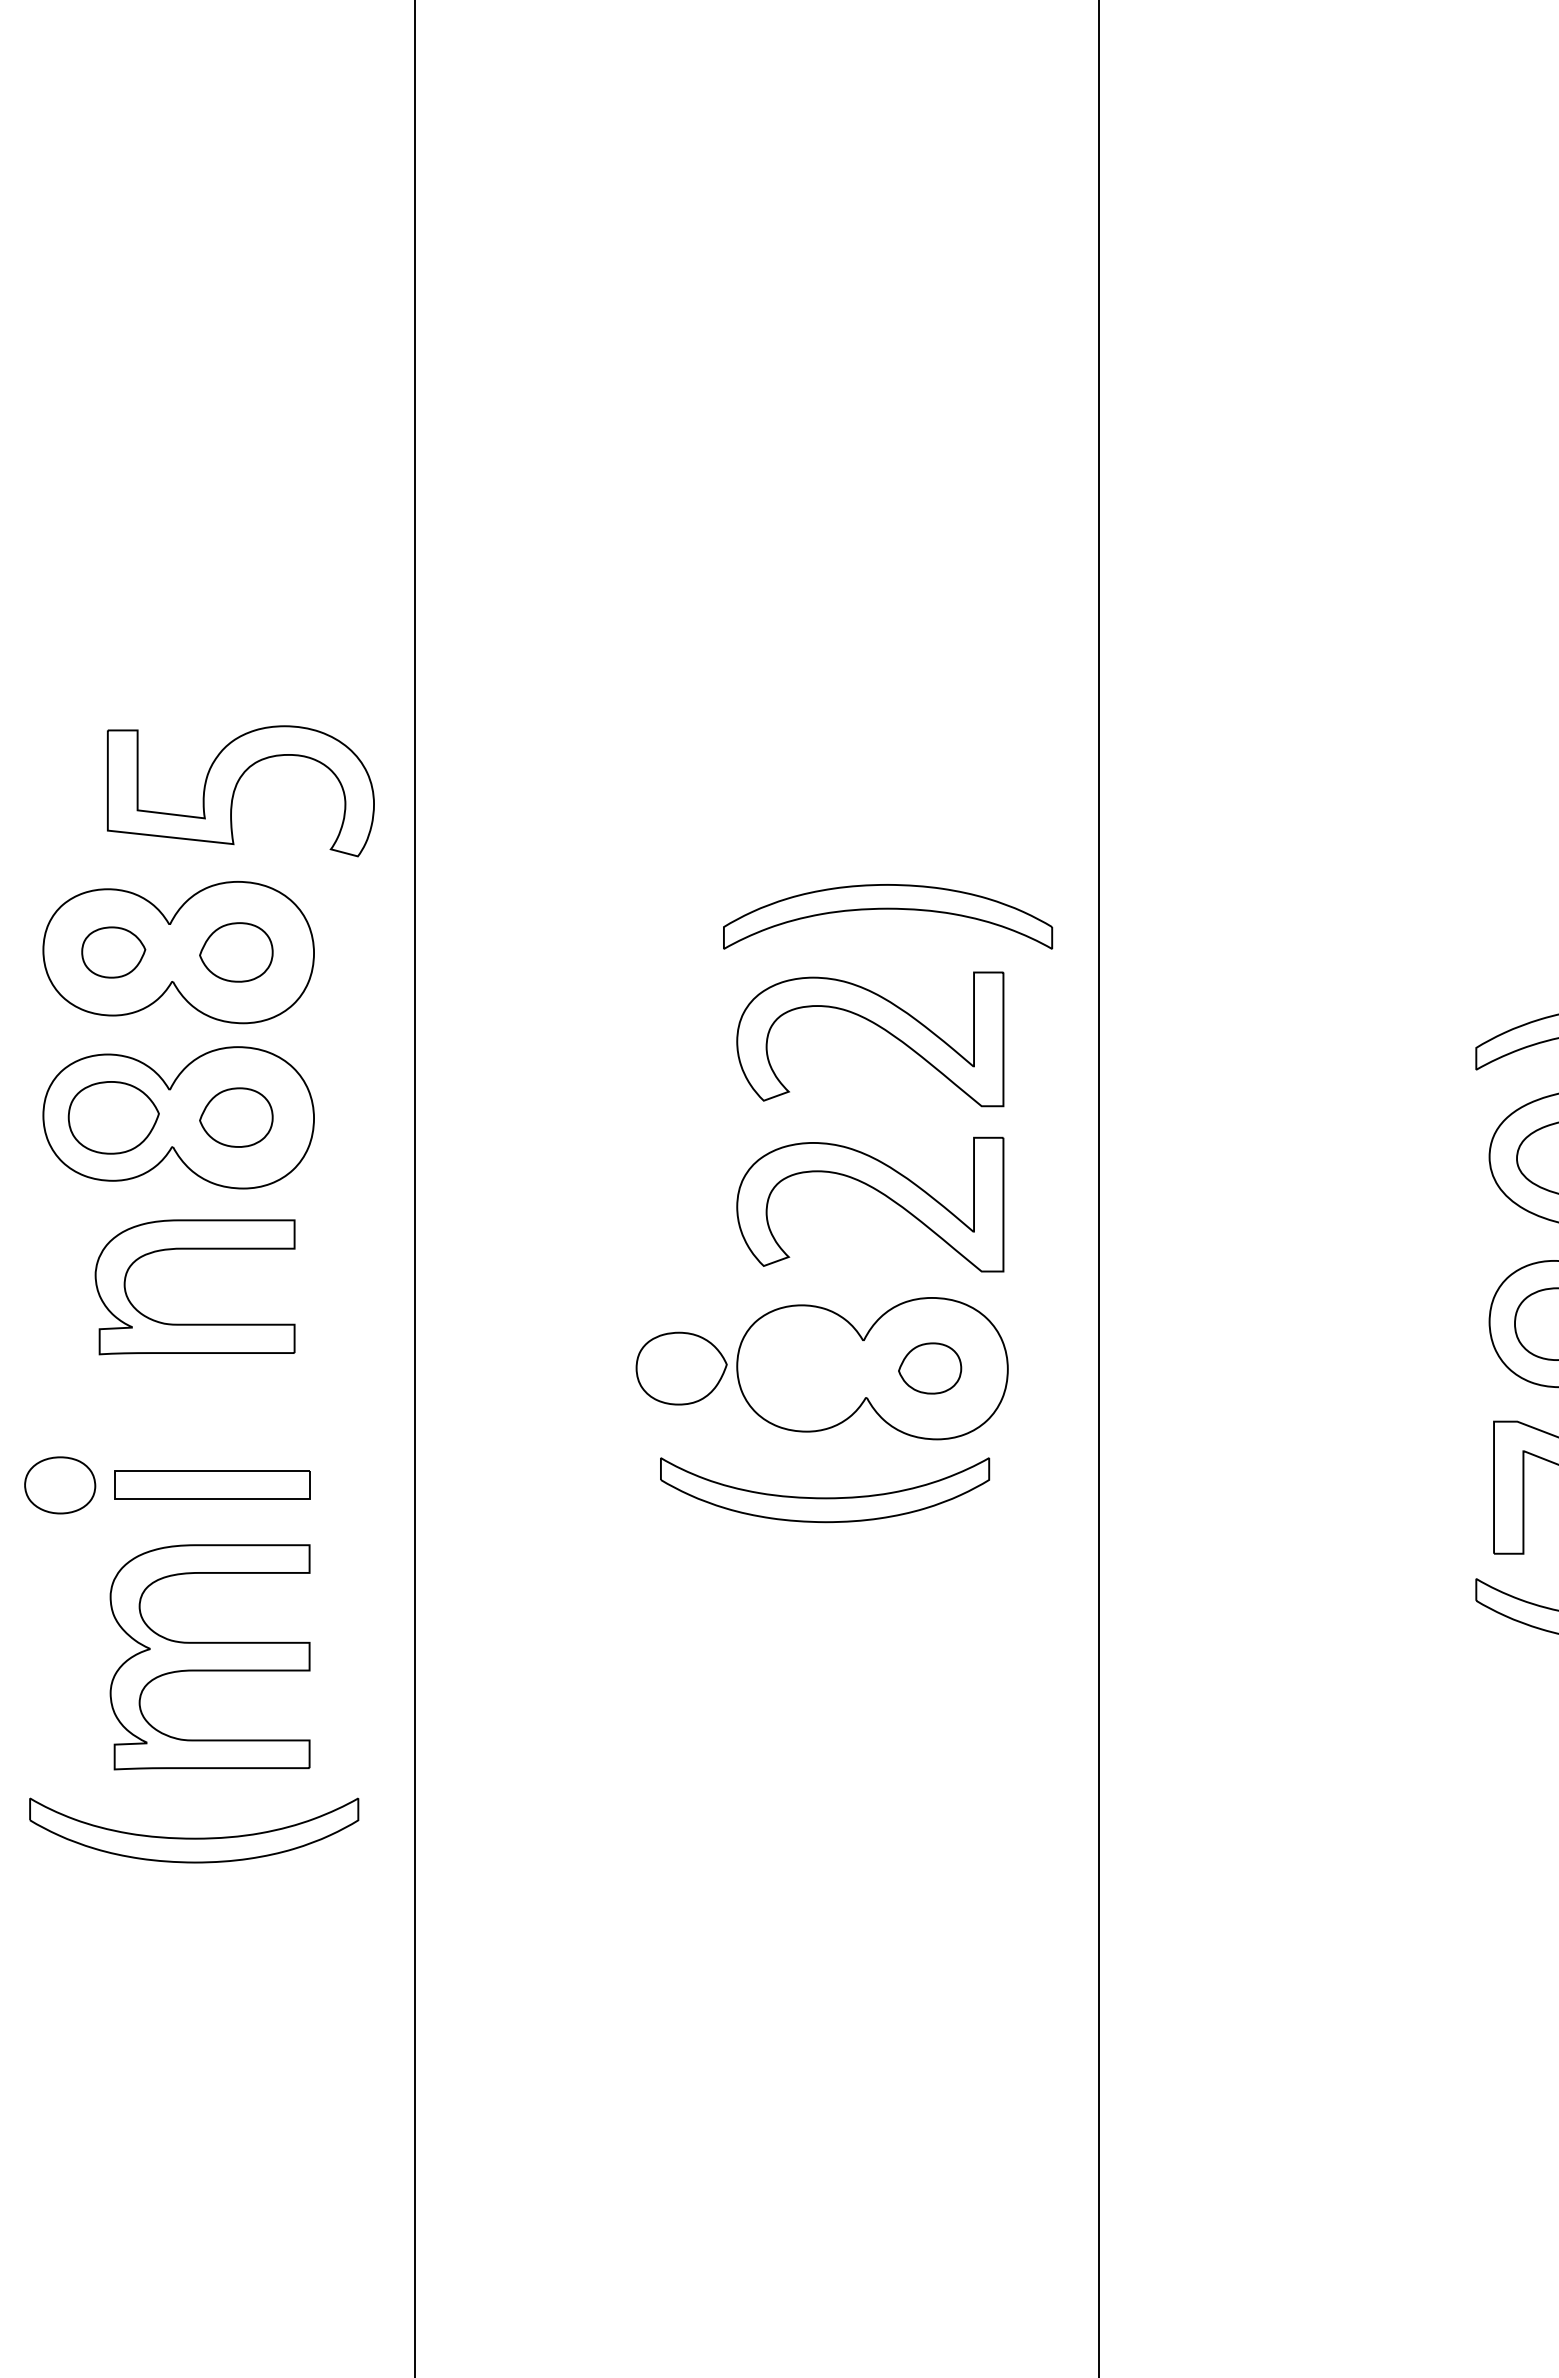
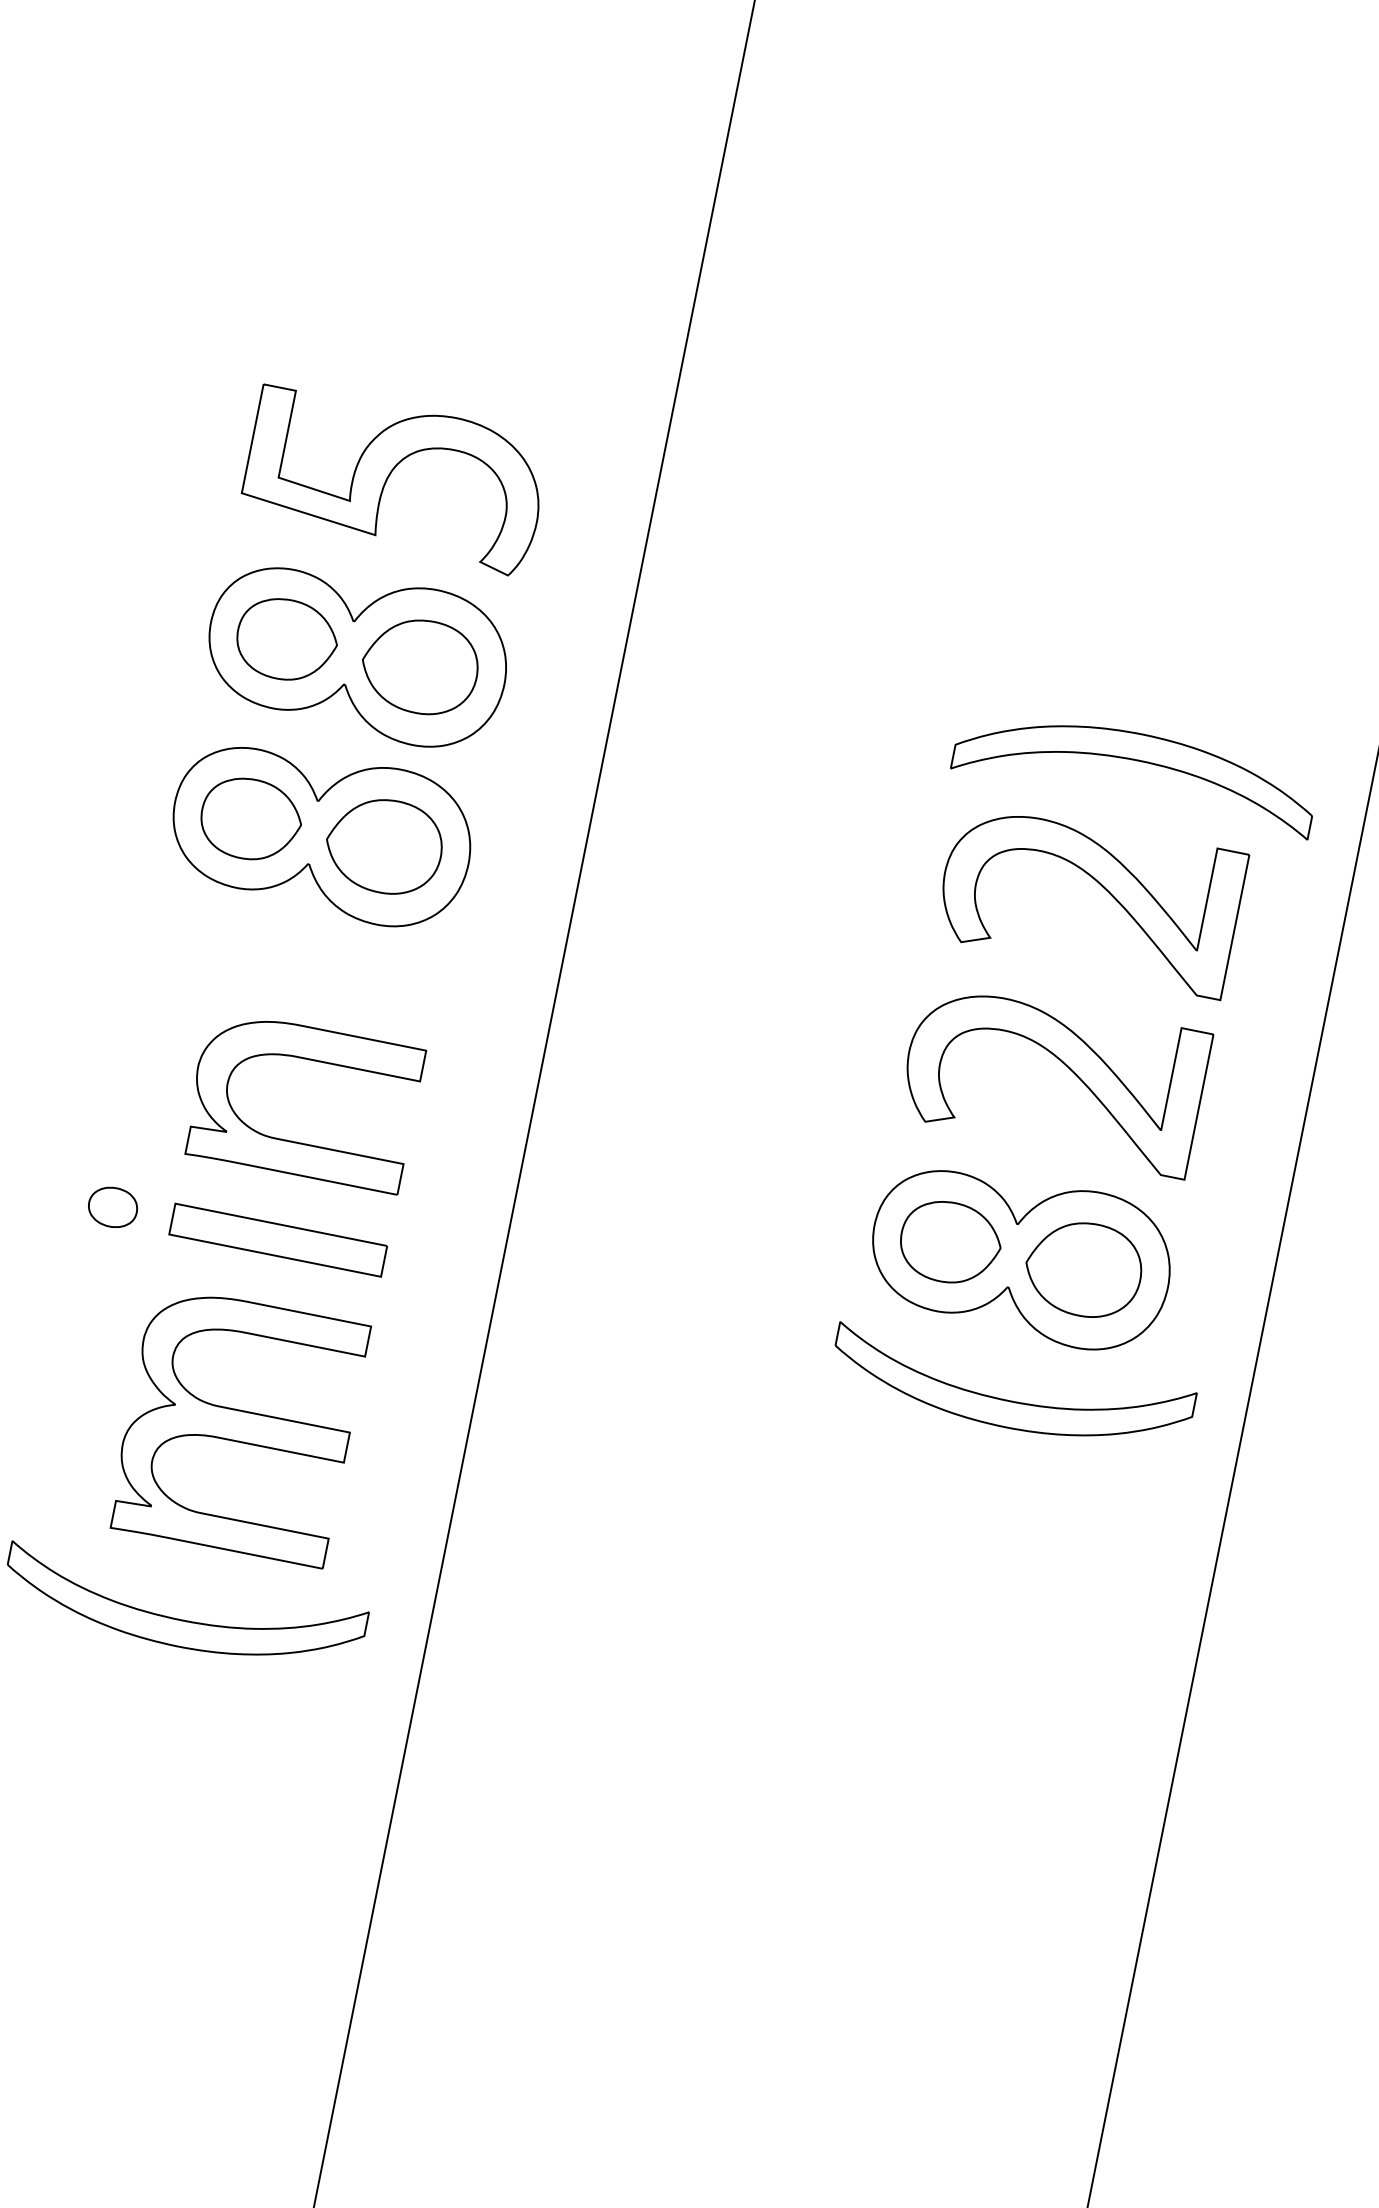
part: (240, 791) -> (394, 479), moved
part: (113, 952) -> (286, 639), size x1.43
part: (236, 952) -> (420, 666), size x1.43
part: (236, 1117) -> (384, 845), size x1.43
part: (194, 1323) -> (295, 1141), moved
part: (681, 1368) -> (950, 1242), moved
part: (929, 1368) -> (1083, 1269), size x1.67
part: (59, 1485) -> (112, 1207), size x0.62
part: (825, 1497) -> (1010, 1400), moved

